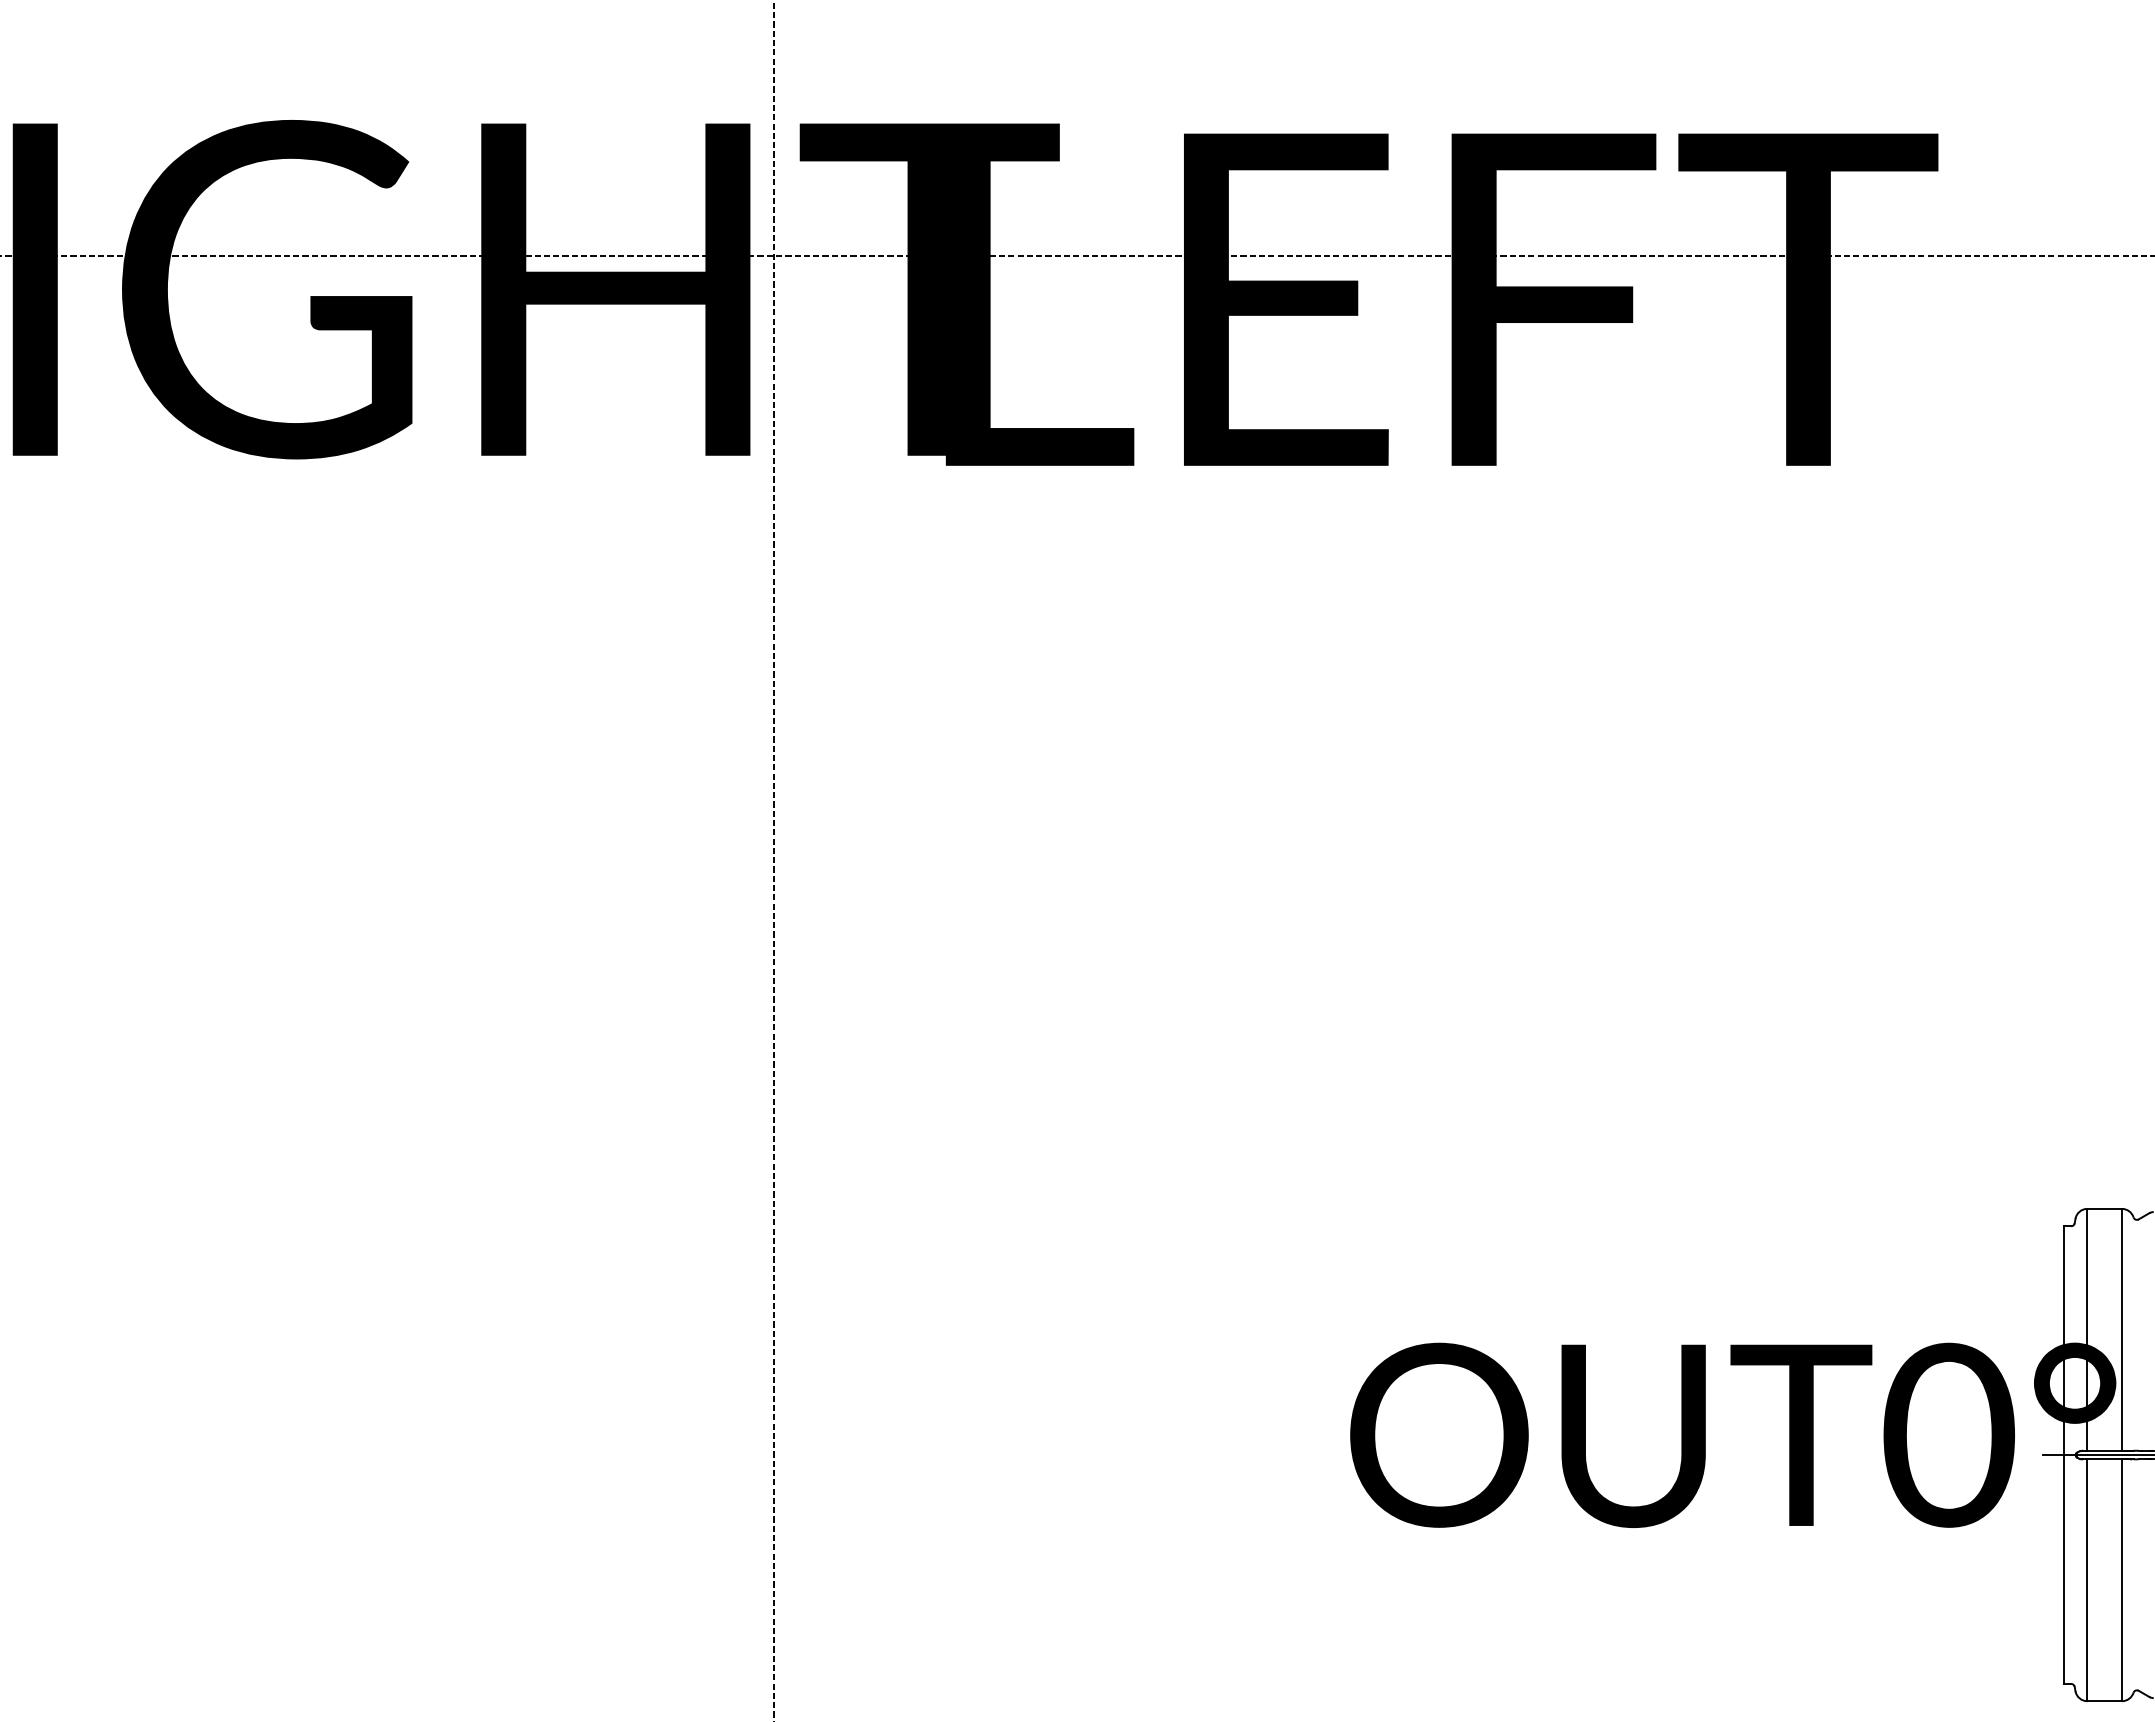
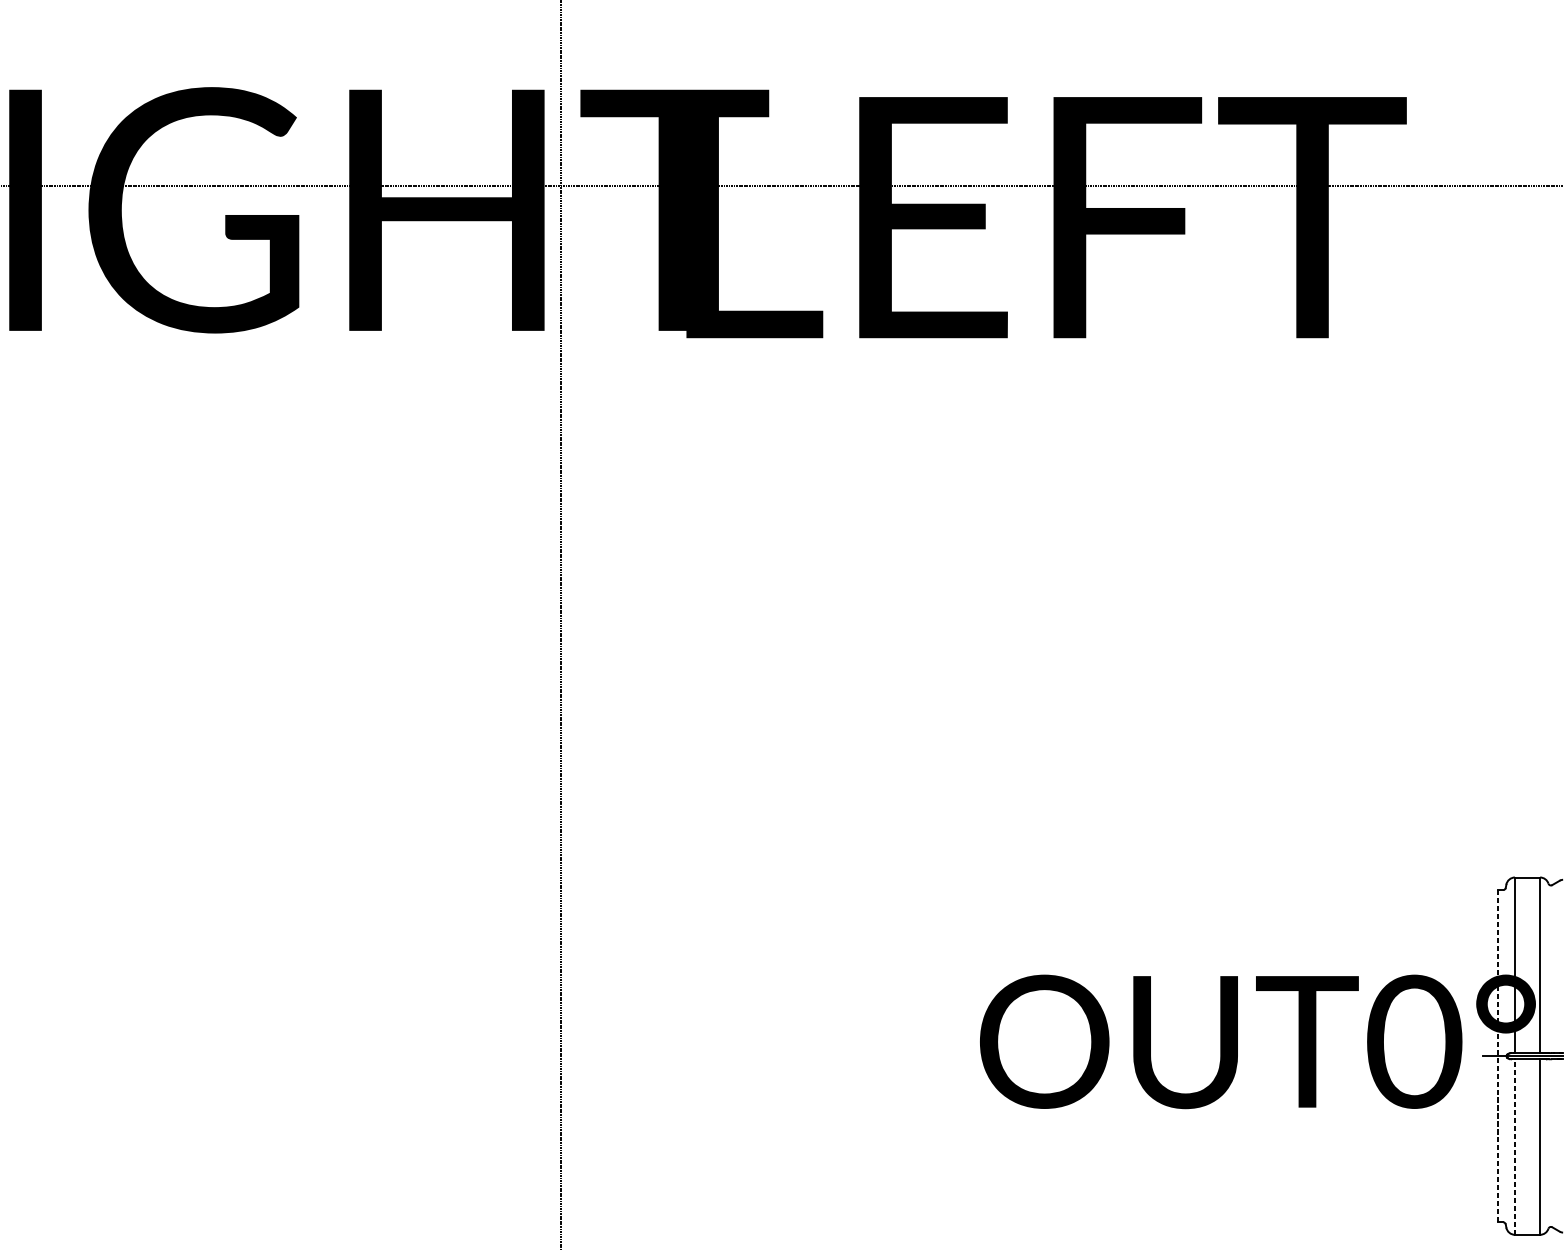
line: (2063, 1455) -> (1497, 1056), solid -> dashed
line: (2087, 1580) -> (1515, 1147), solid -> dashed

